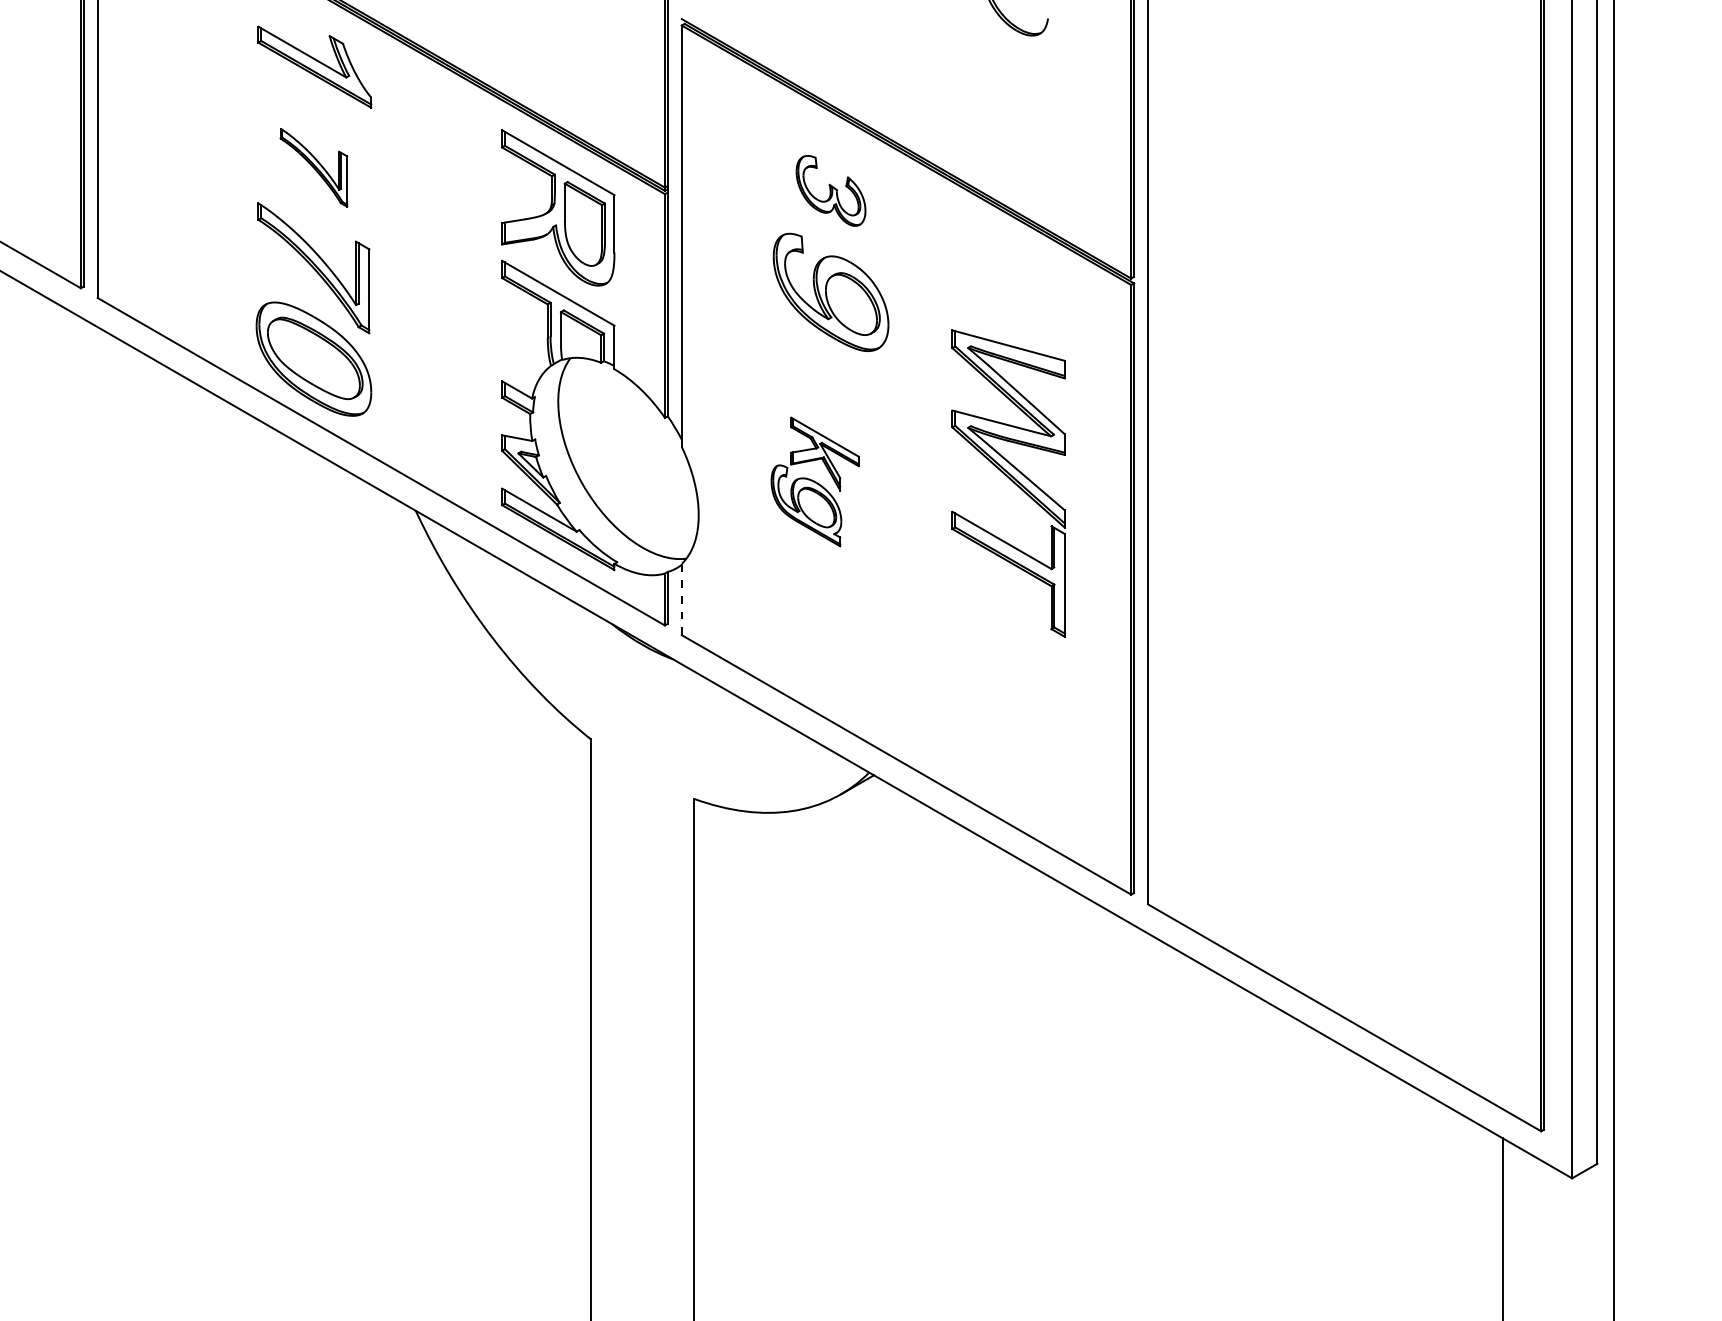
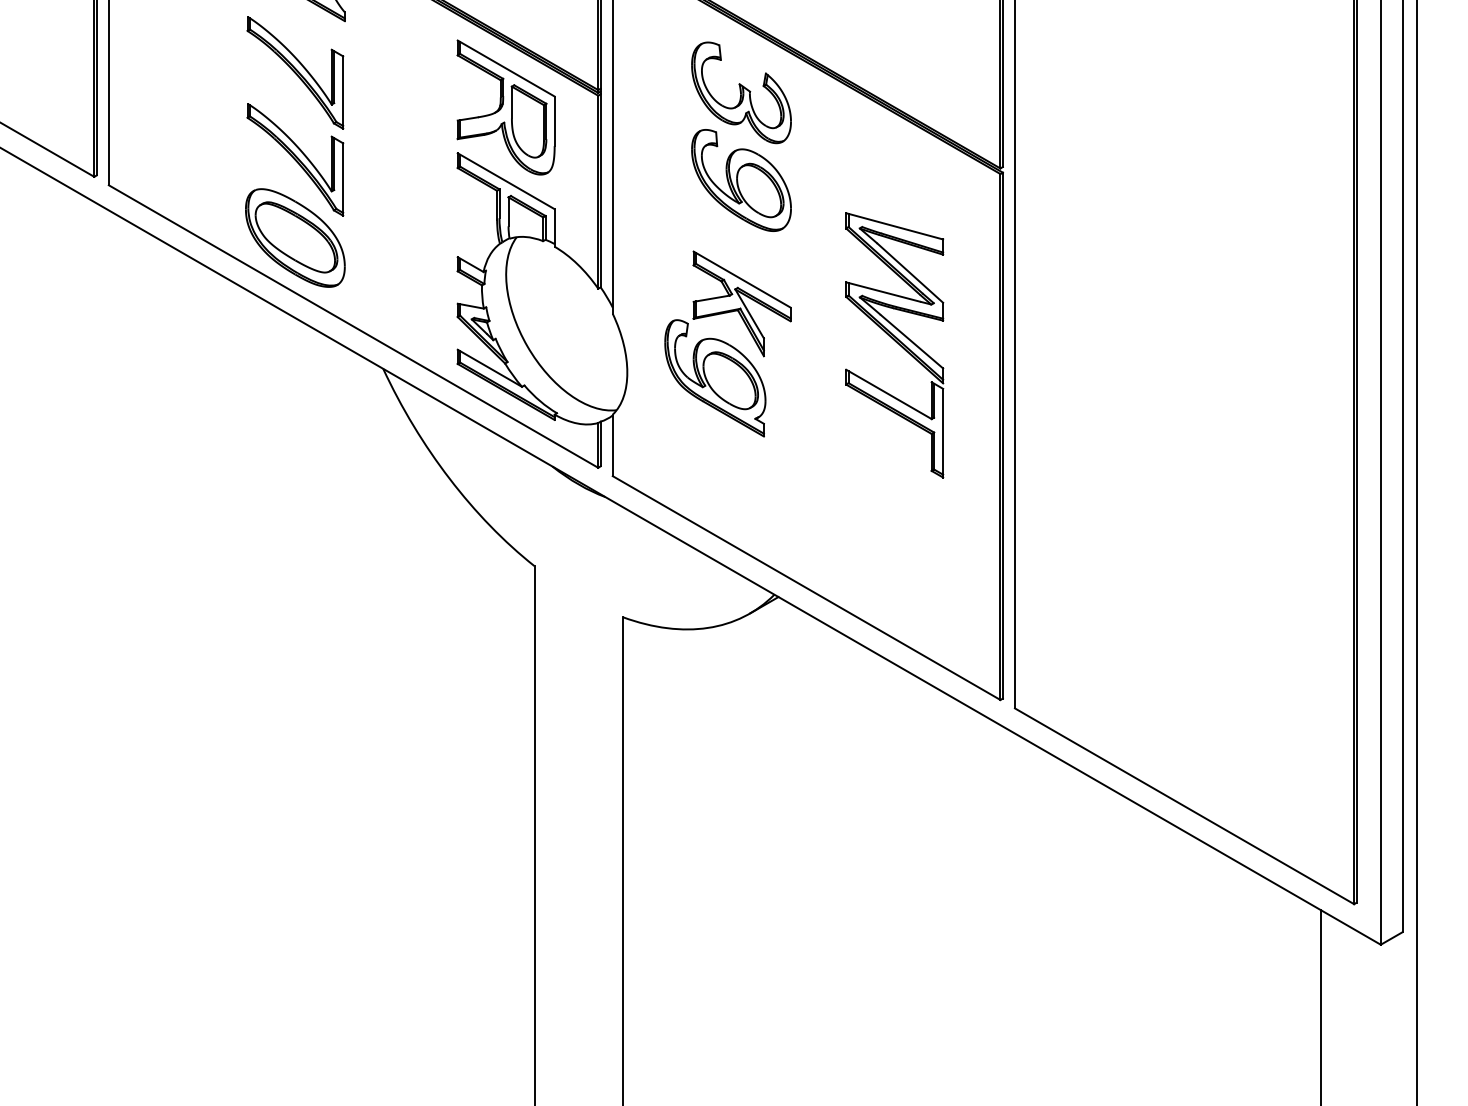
part: (313, 167) -> (295, 72), size x1.67
part: (830, 190) -> (741, 92), size x1.67
part: (814, 481) -> (727, 343), size x1.67
line: (681, 599) -> (612, 445), dashed -> solid

